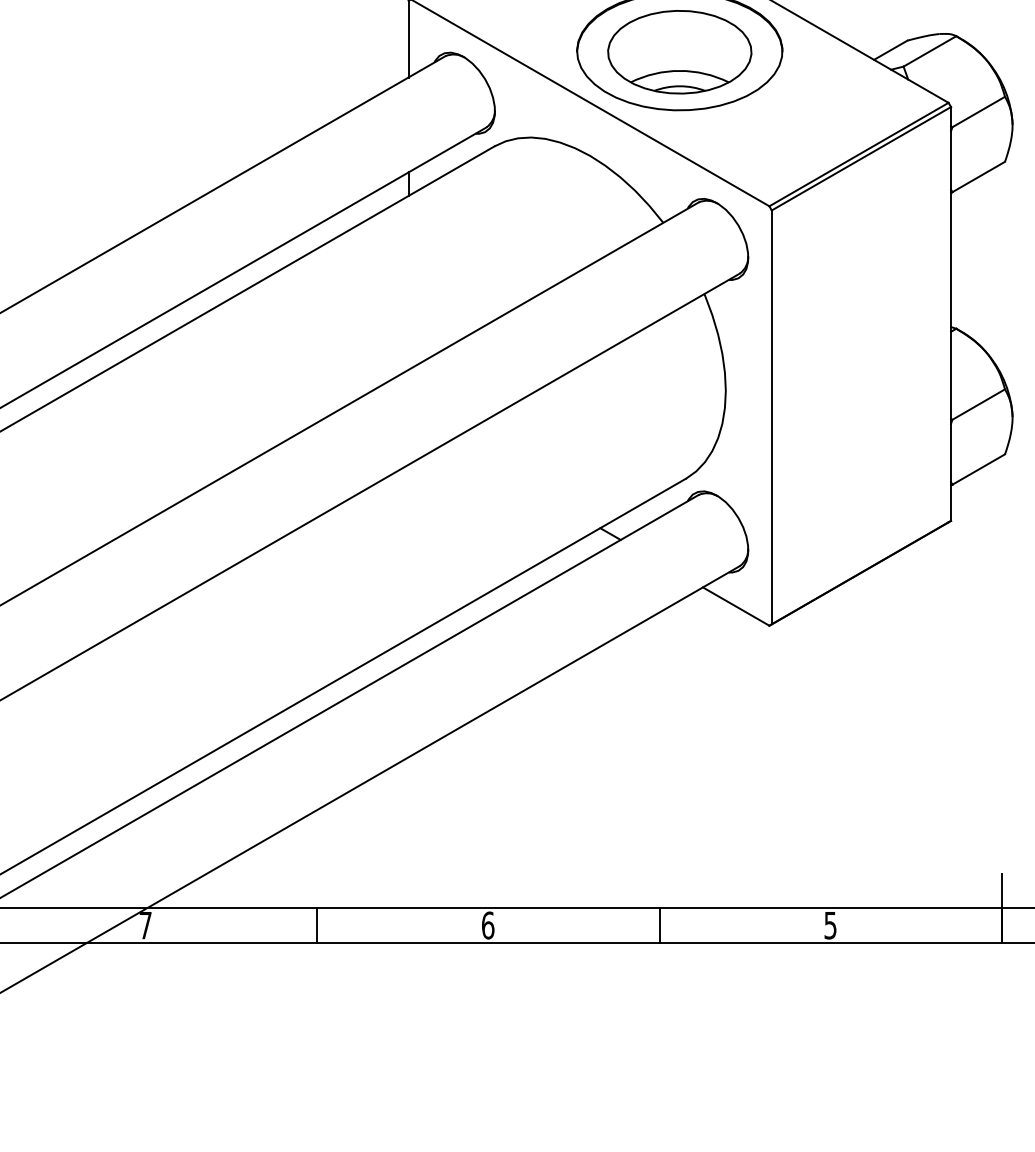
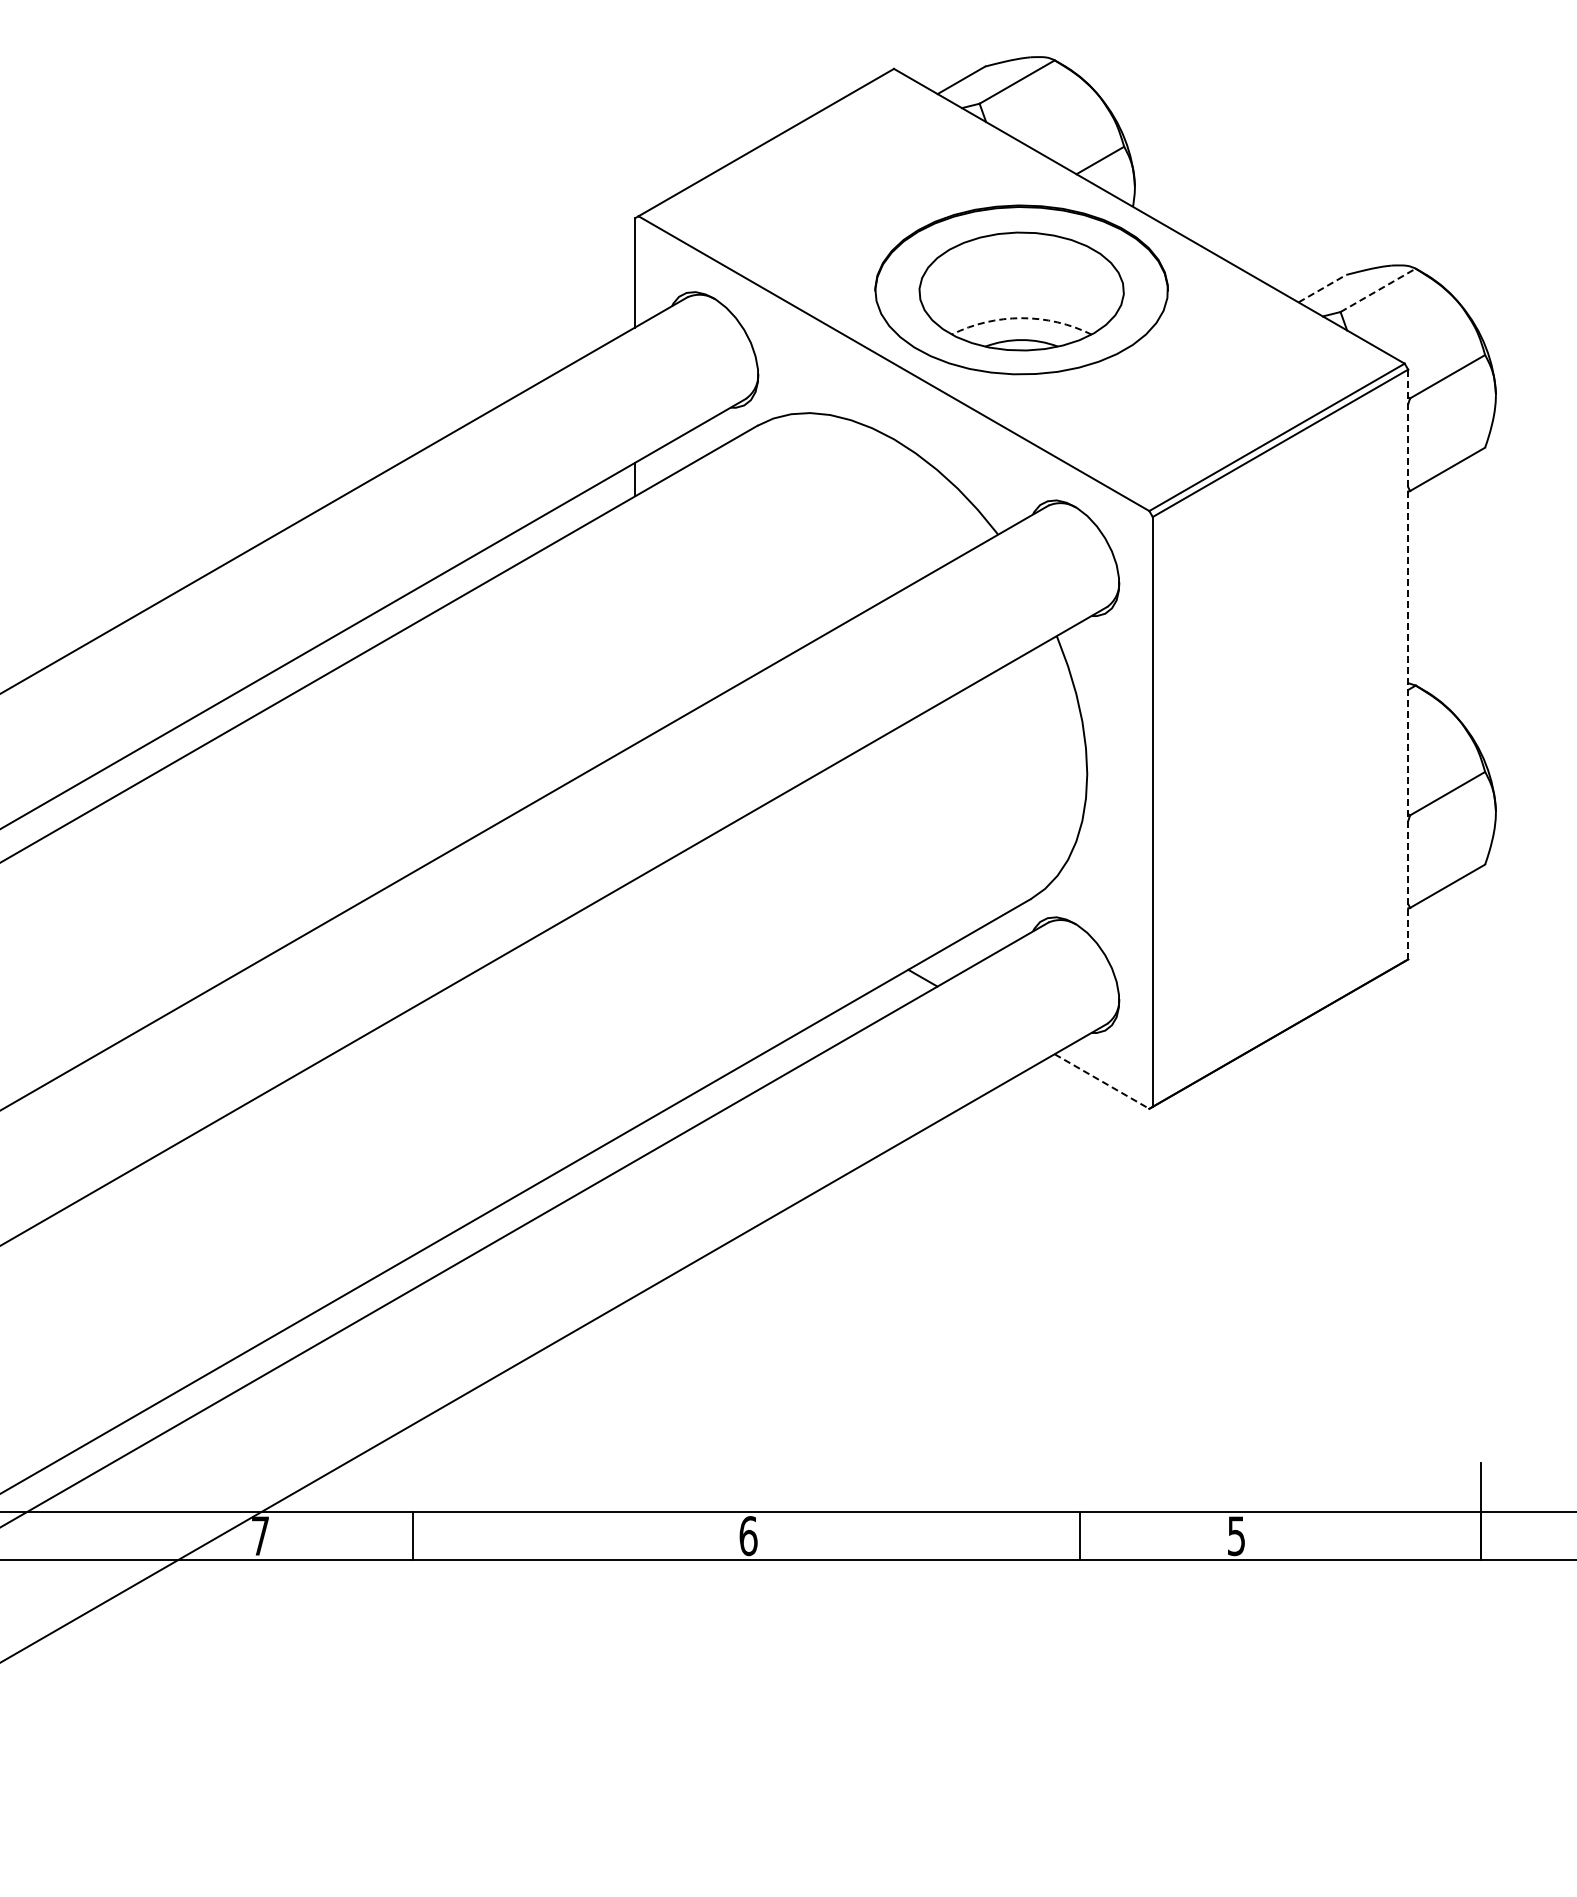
line: (890, 50) -> (1322, 288), solid -> dashed
line: (930, 51) -> (1378, 290), solid -> dashed
arc: (679, 71) -> (1021, 318), solid -> dashed
line: (951, 313) -> (1408, 664), solid -> dashed
line: (736, 606) -> (1102, 1081), solid -> dashed
line: (316, 925) -> (412, 1535), moved
line: (659, 925) -> (1079, 1535), moved

